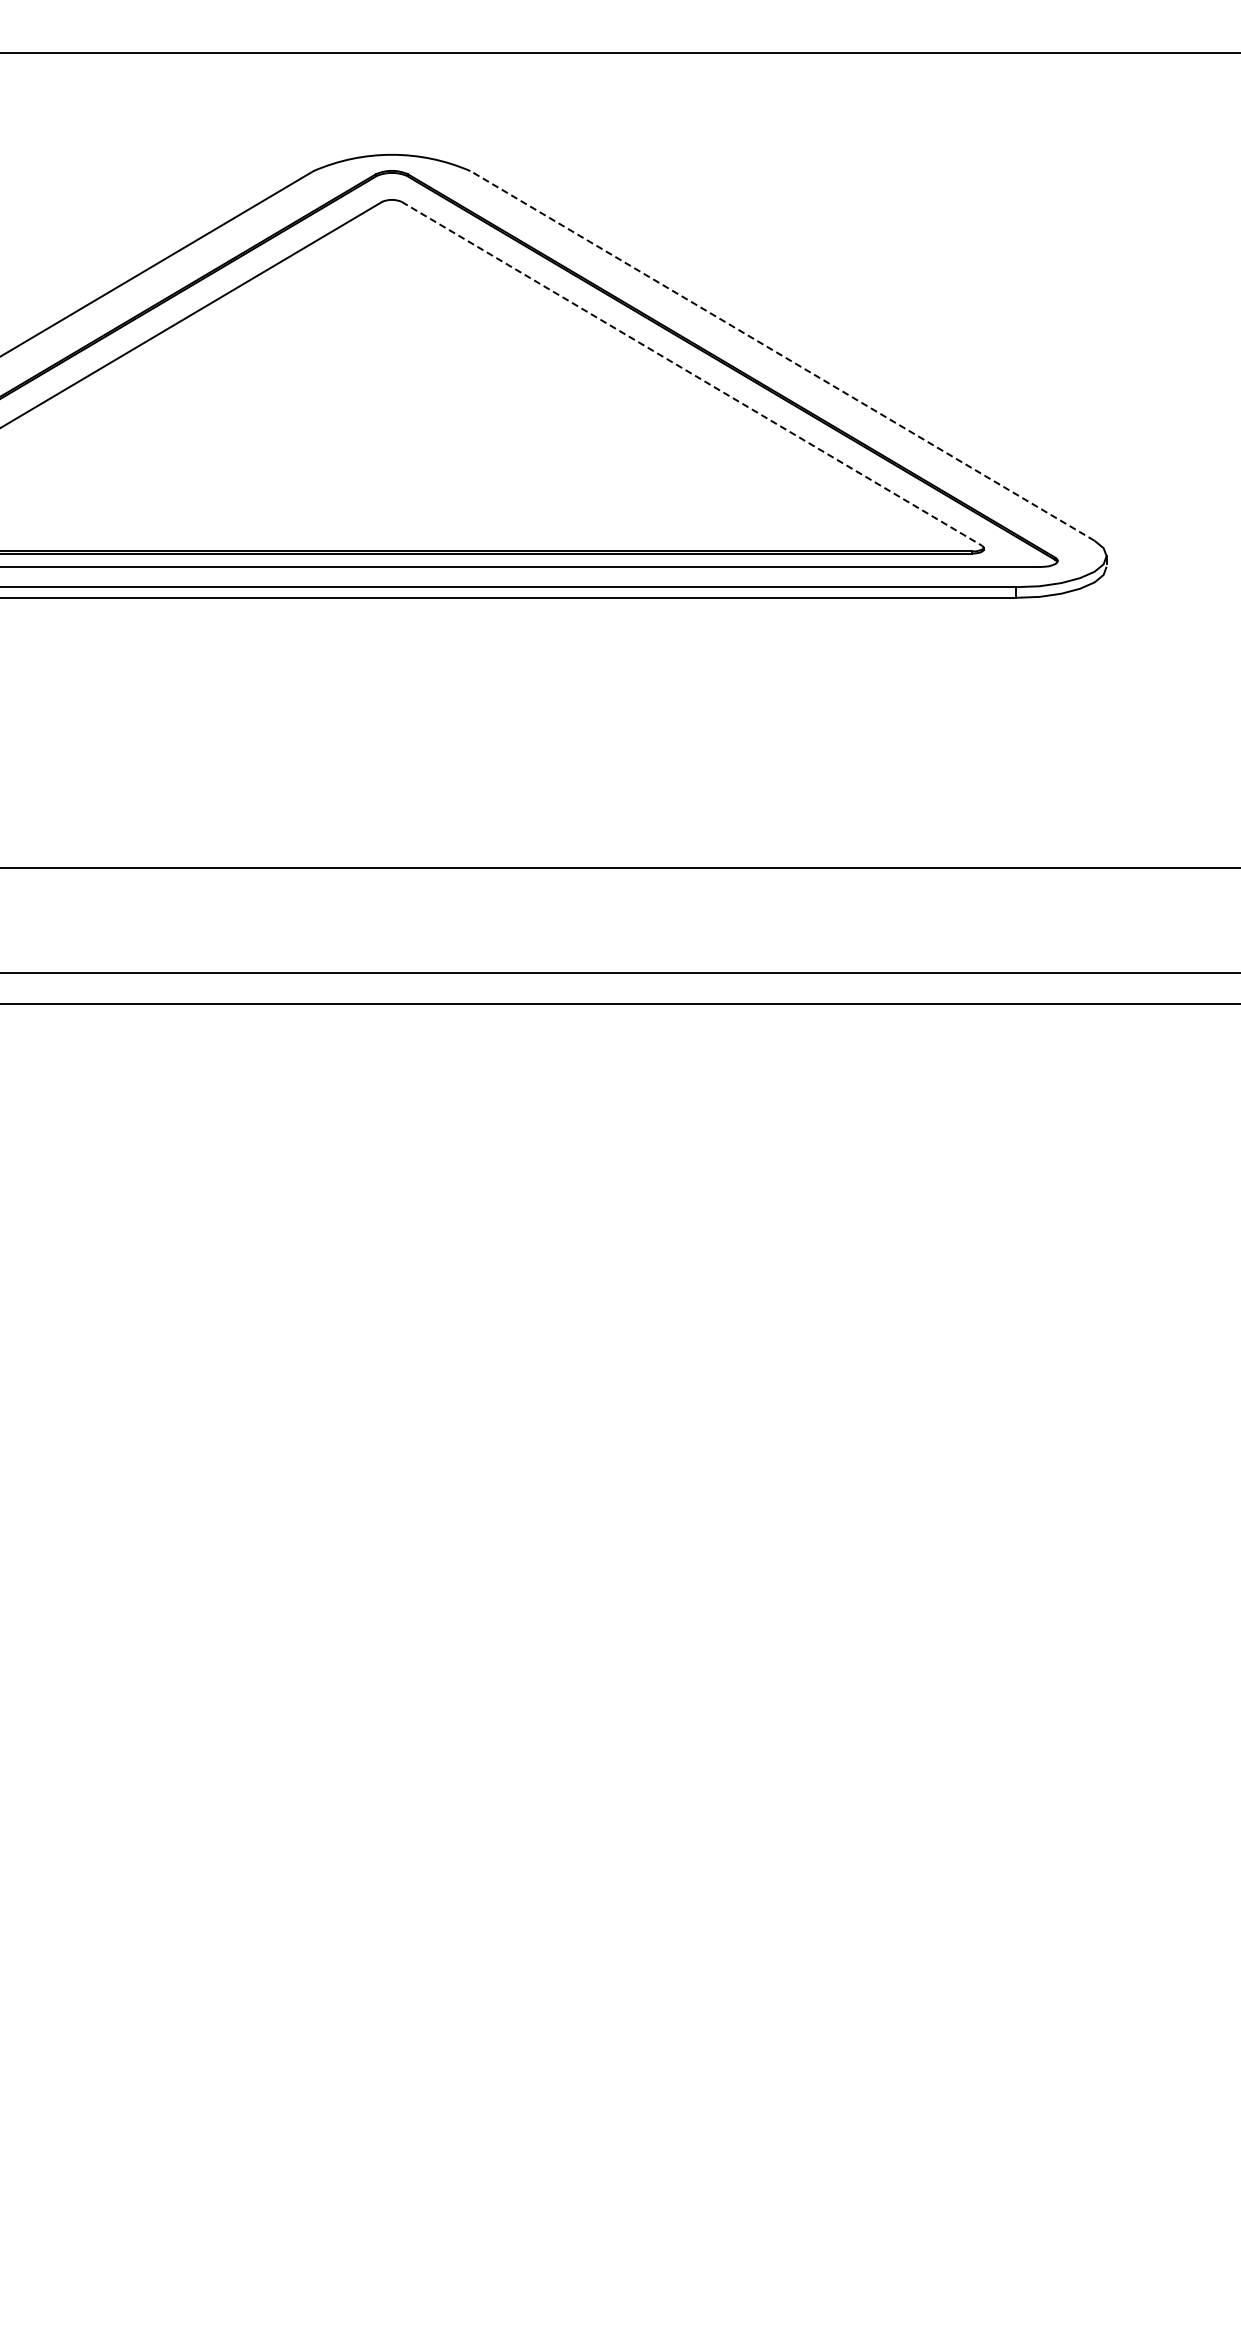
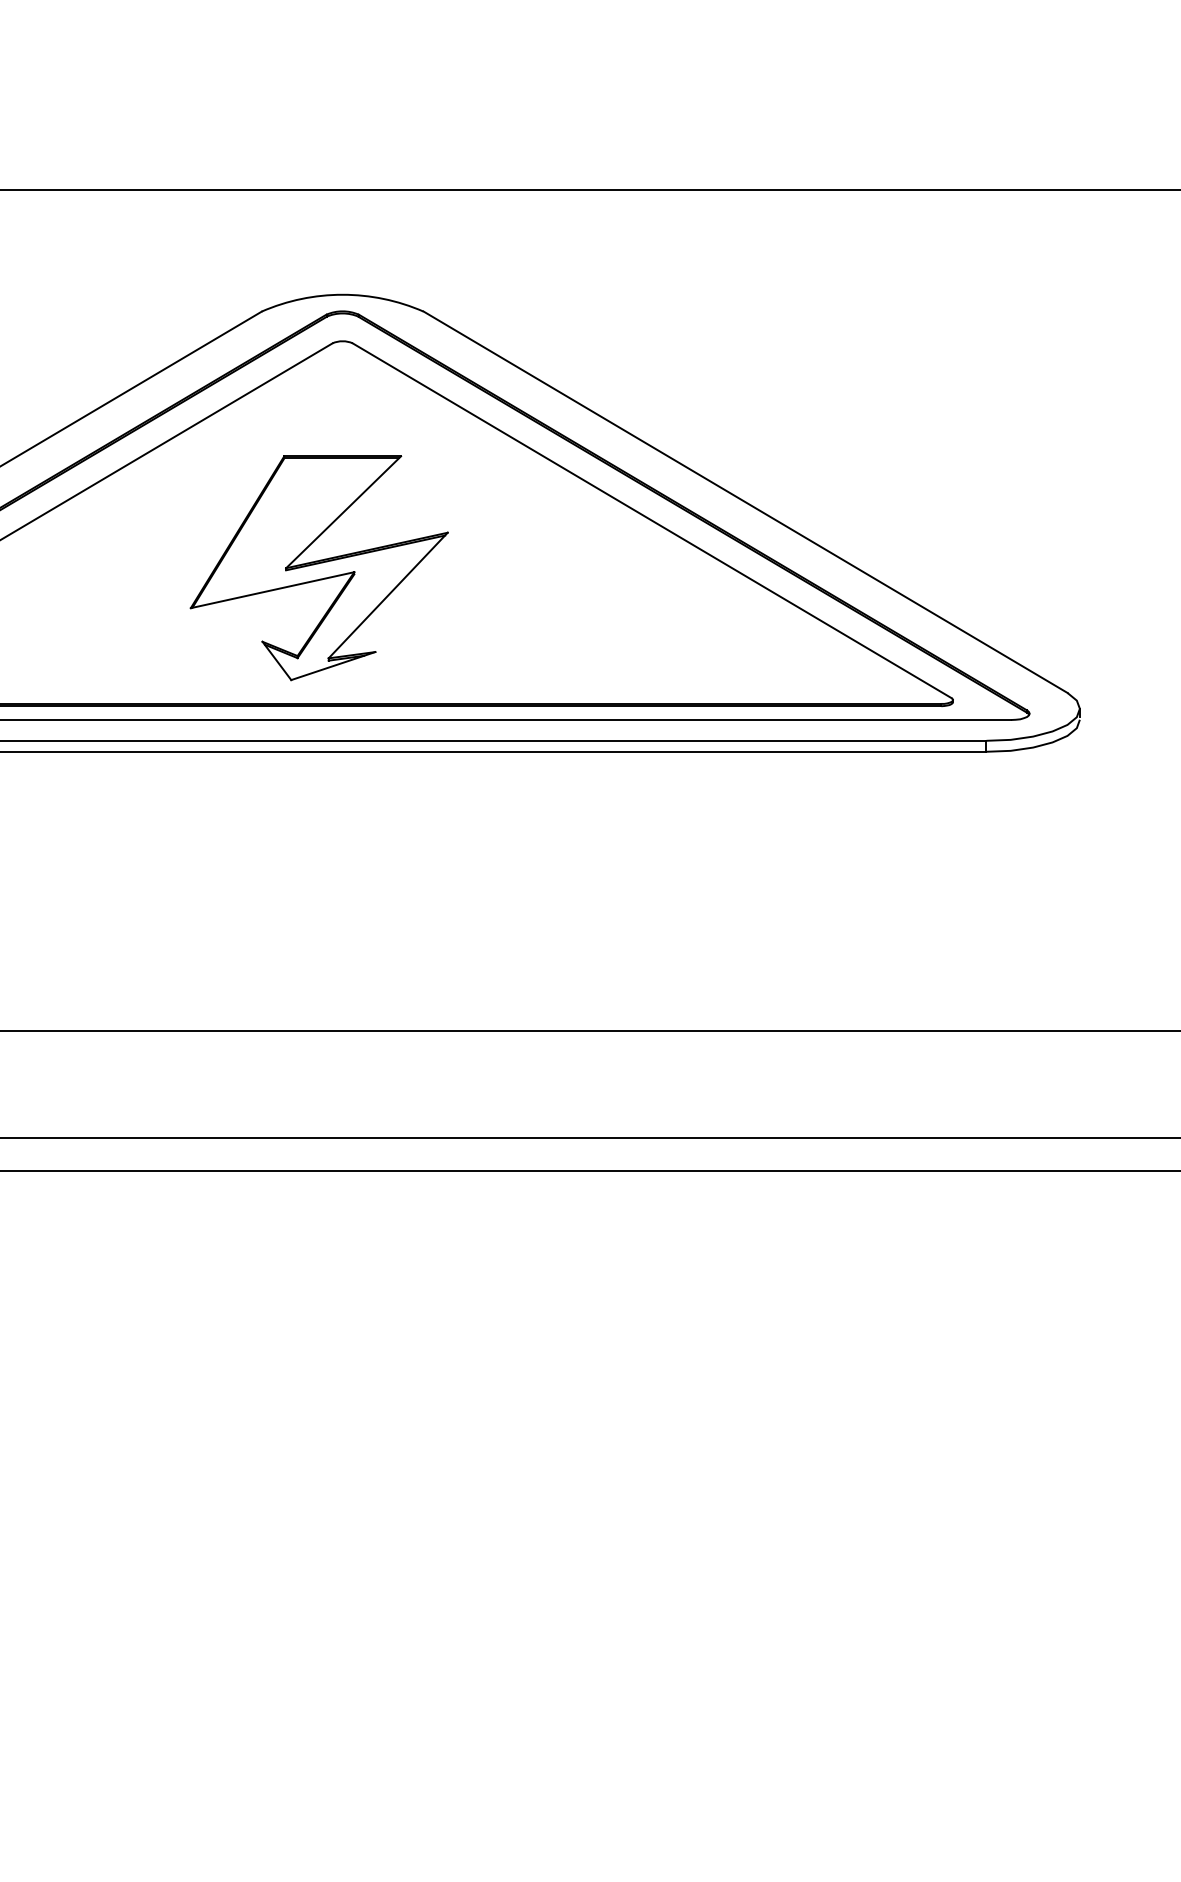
line: (782, 355) -> (745, 501), dashed -> solid
line: (692, 374) -> (652, 521), dashed -> solid
part: (368, 419) -> (318, 567), added

